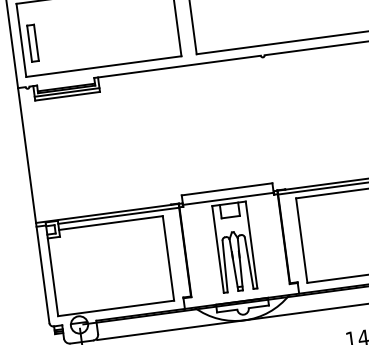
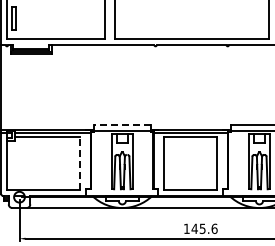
line: (227, 189) -> (122, 125), solid -> dashed
line: (168, 258) -> (80, 163), solid -> dashed

